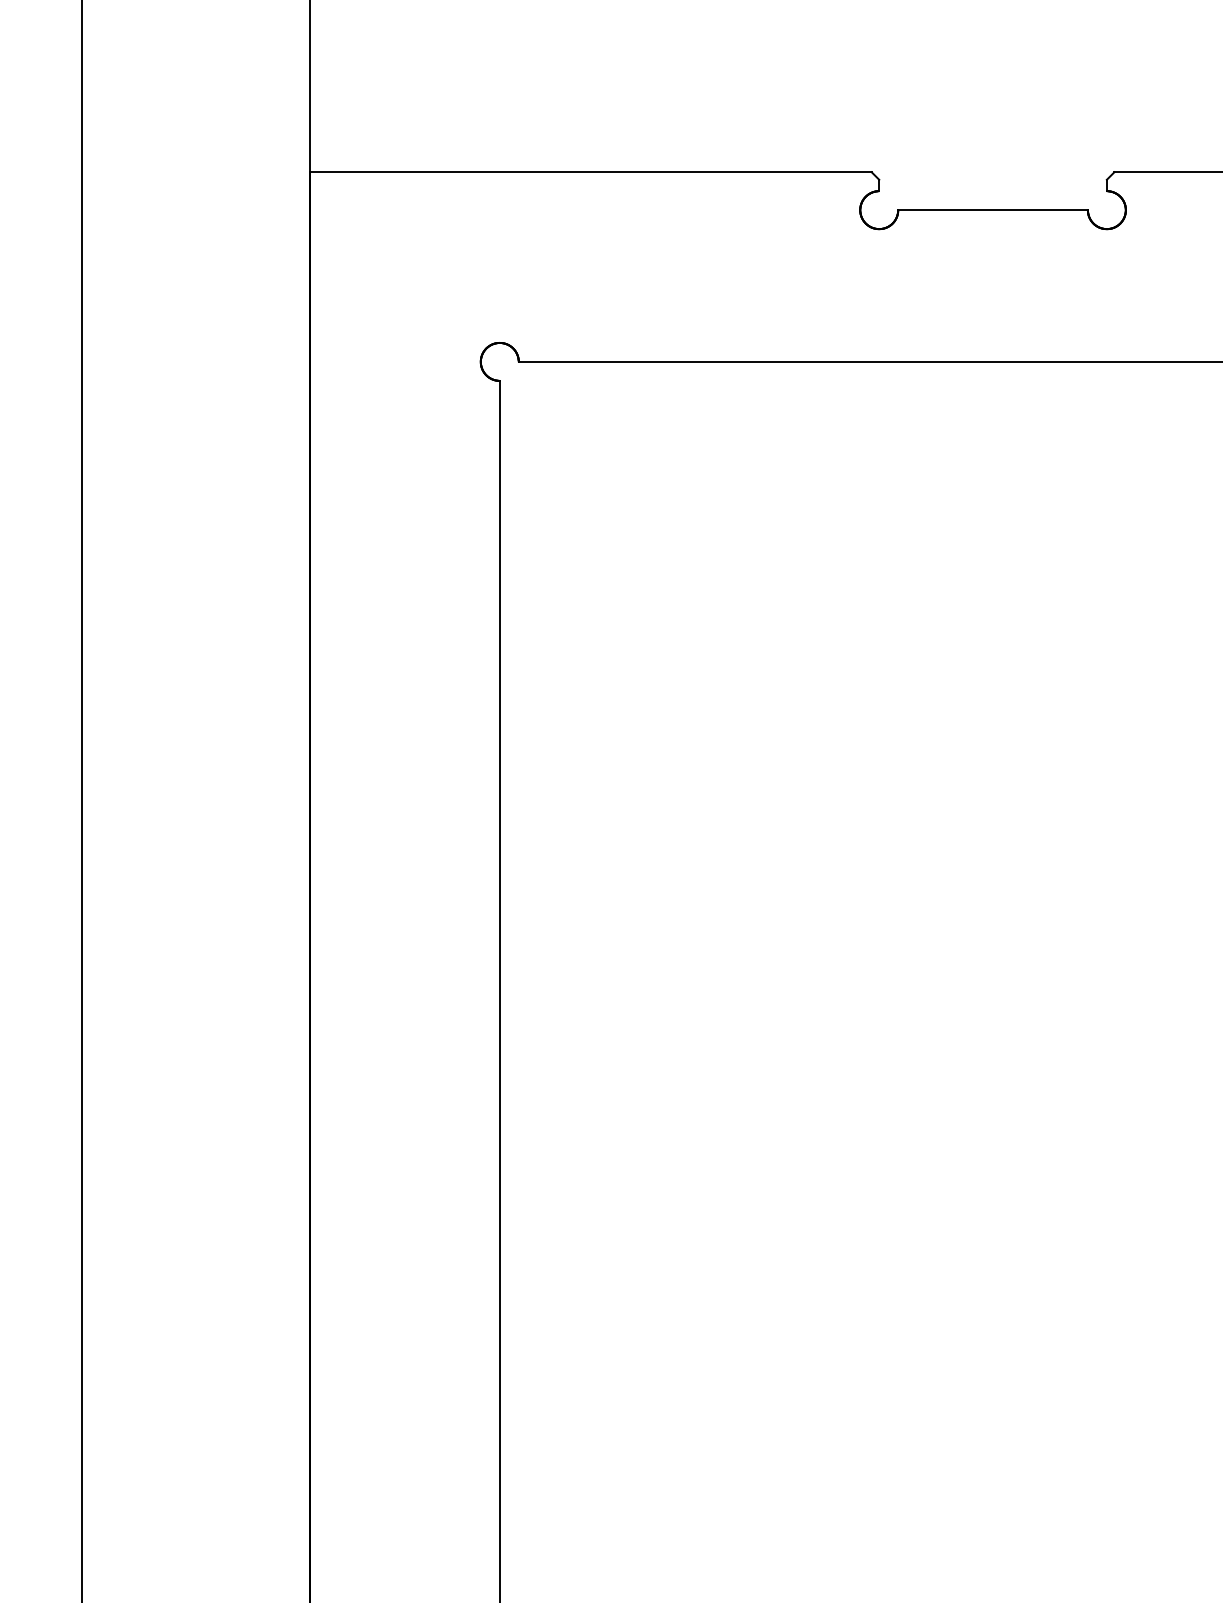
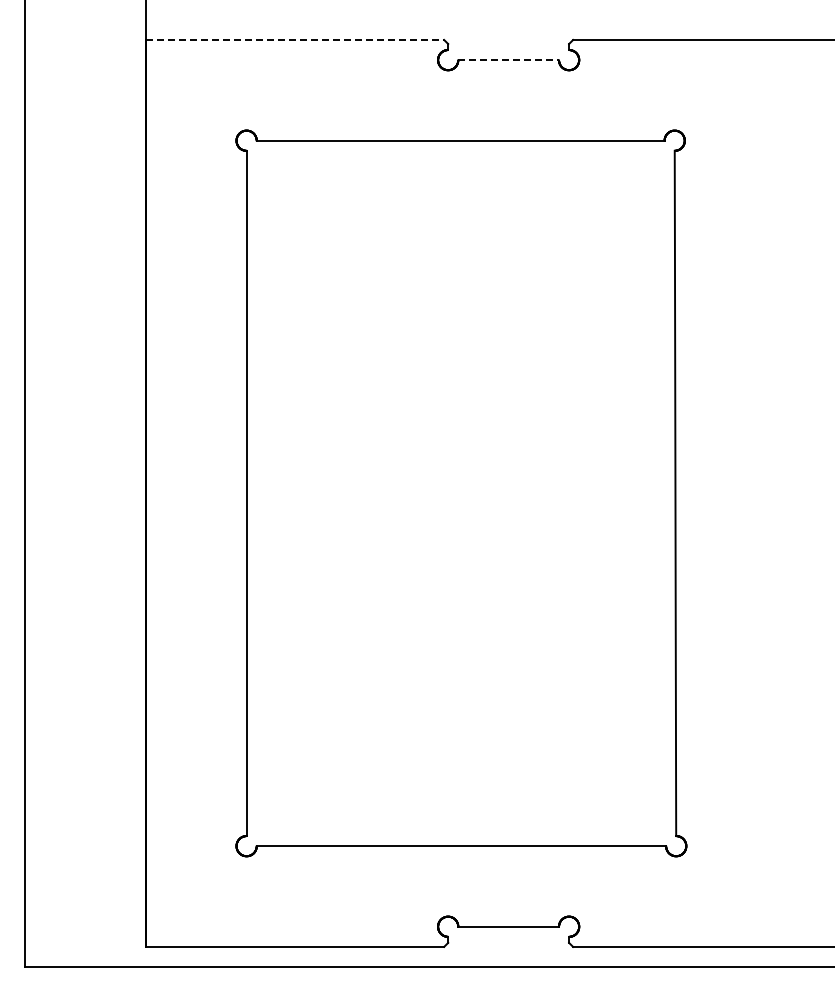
line: (591, 171) -> (295, 39), solid -> dashed
line: (994, 210) -> (509, 60), solid -> dashed

